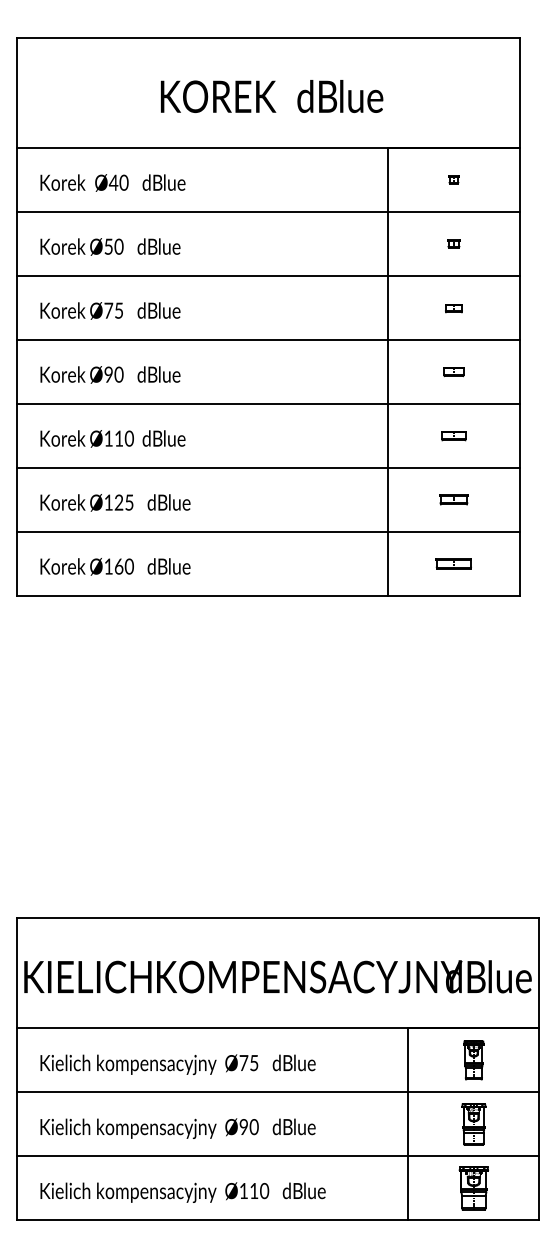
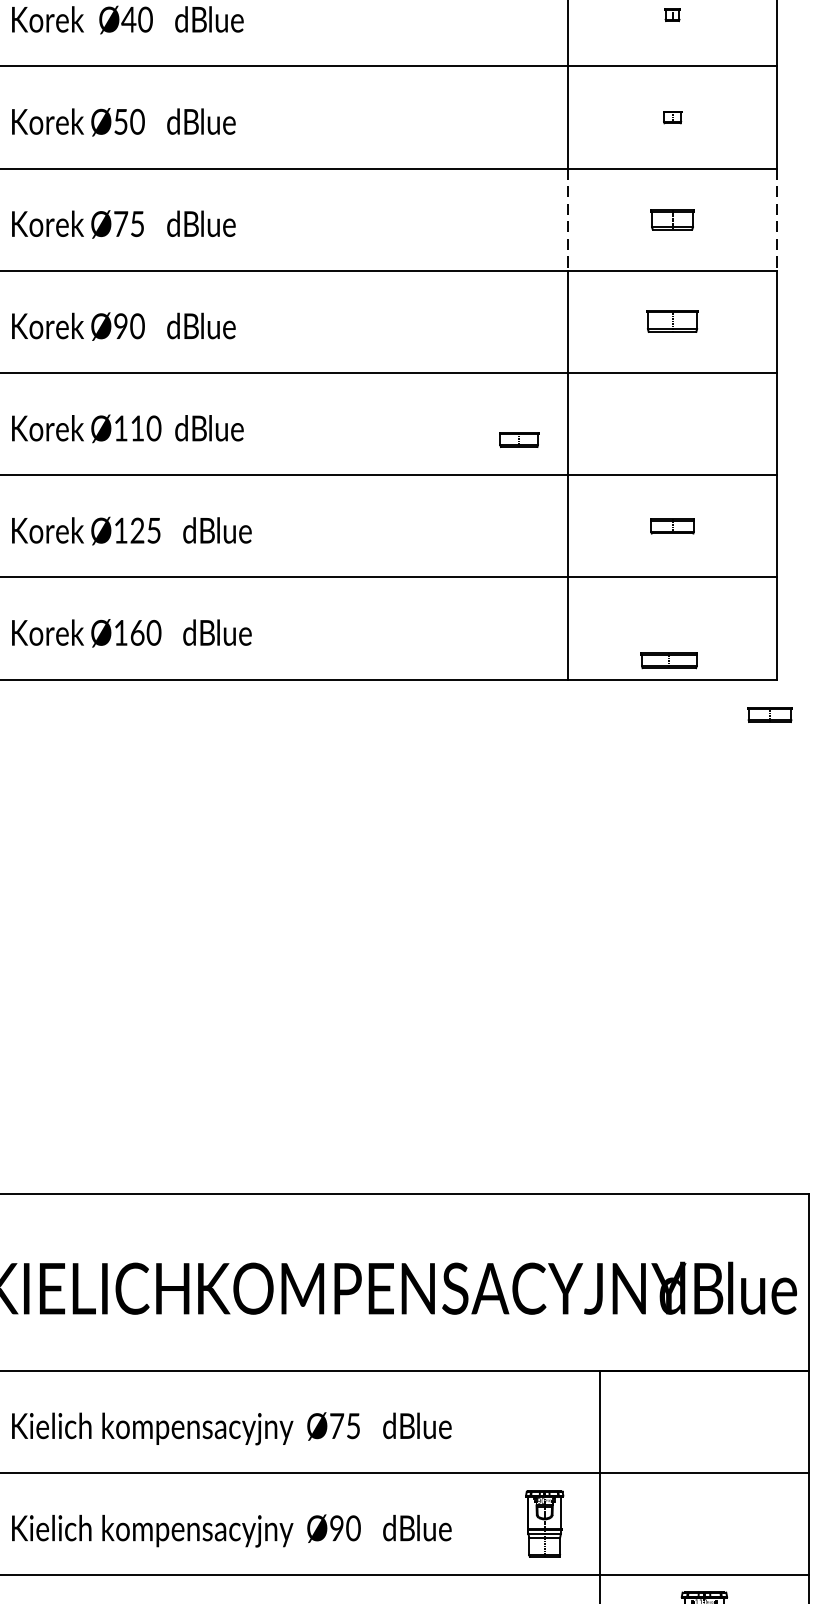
line: (388, 307) -> (568, 218), solid -> dashed
line: (519, 307) -> (777, 218), solid -> dashed
part: (453, 308) -> (671, 220), size x1.6
part: (453, 372) -> (671, 322), size x1.6
part: (453, 436) -> (518, 440), moved
part: (453, 563) -> (668, 659), moved
part: (514, 617) -> (769, 714), added
part: (473, 1060) -> (703, 1421), removed
part: (473, 1124) -> (544, 1524), moved

